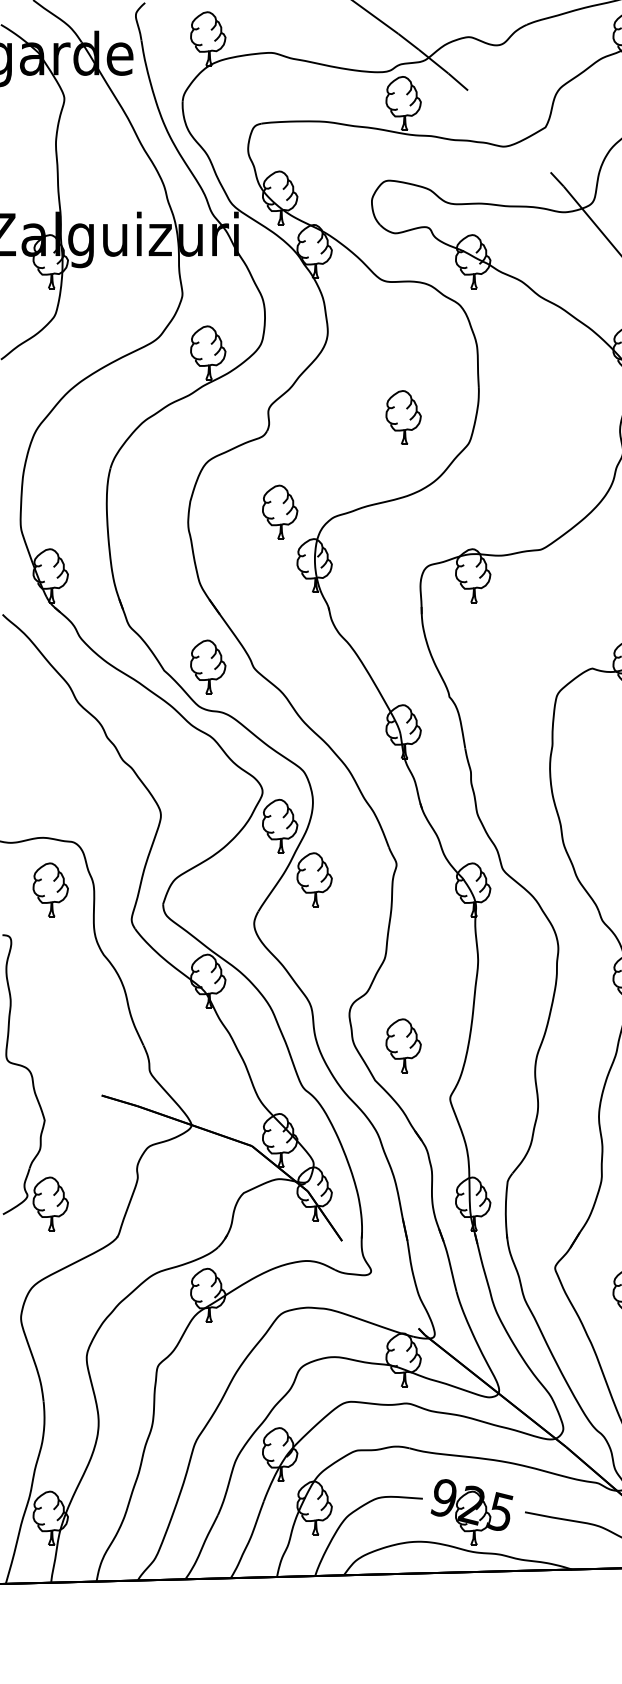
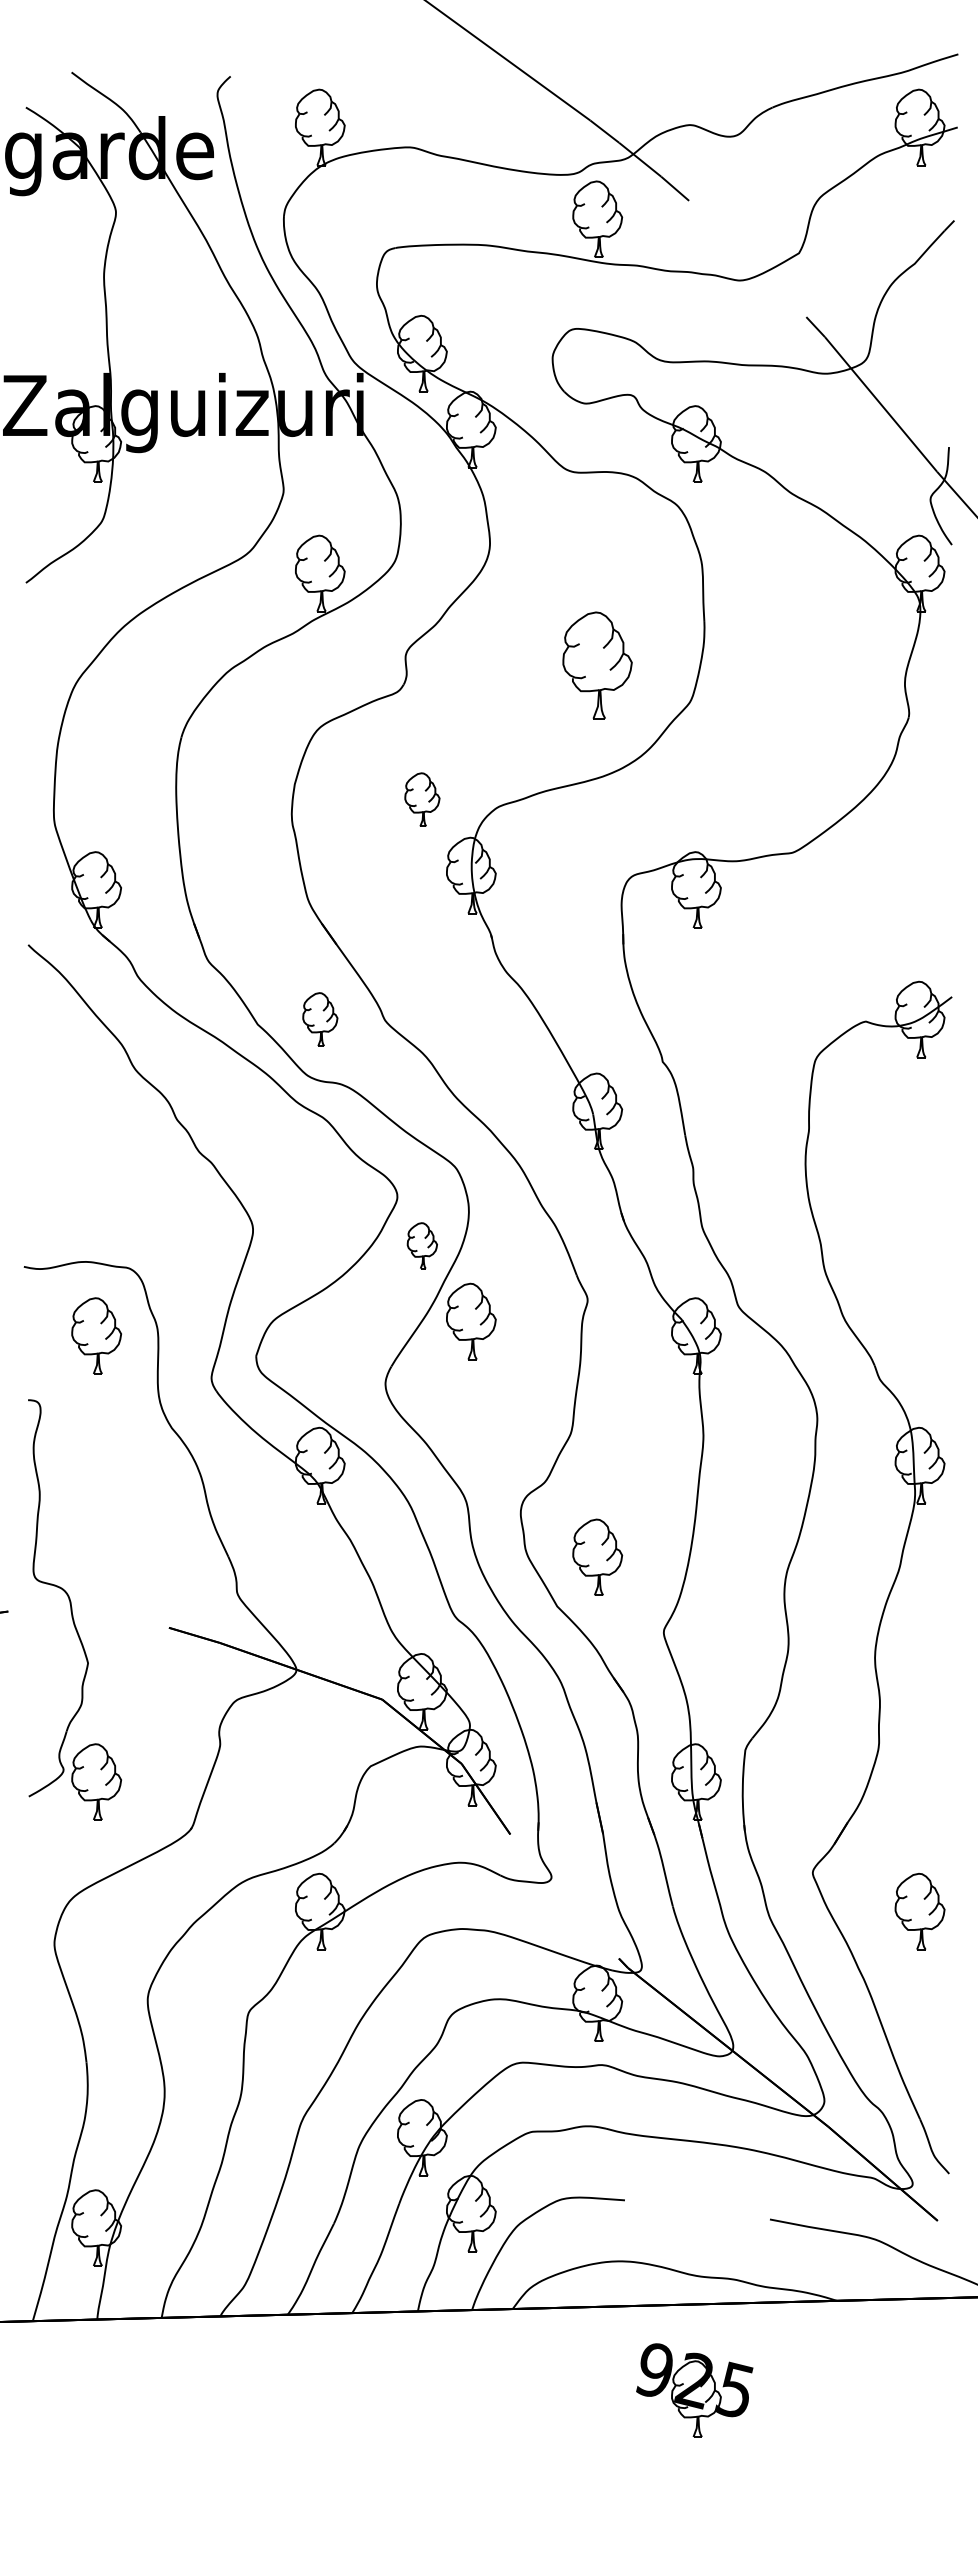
part: (403, 417) -> (597, 664), size x1.4
part: (280, 512) -> (422, 799), size x0.7
part: (208, 667) -> (320, 1019), size x0.7
part: (280, 826) -> (422, 1245), size x0.6
part: (471, 1512) -> (694, 2390), moved

